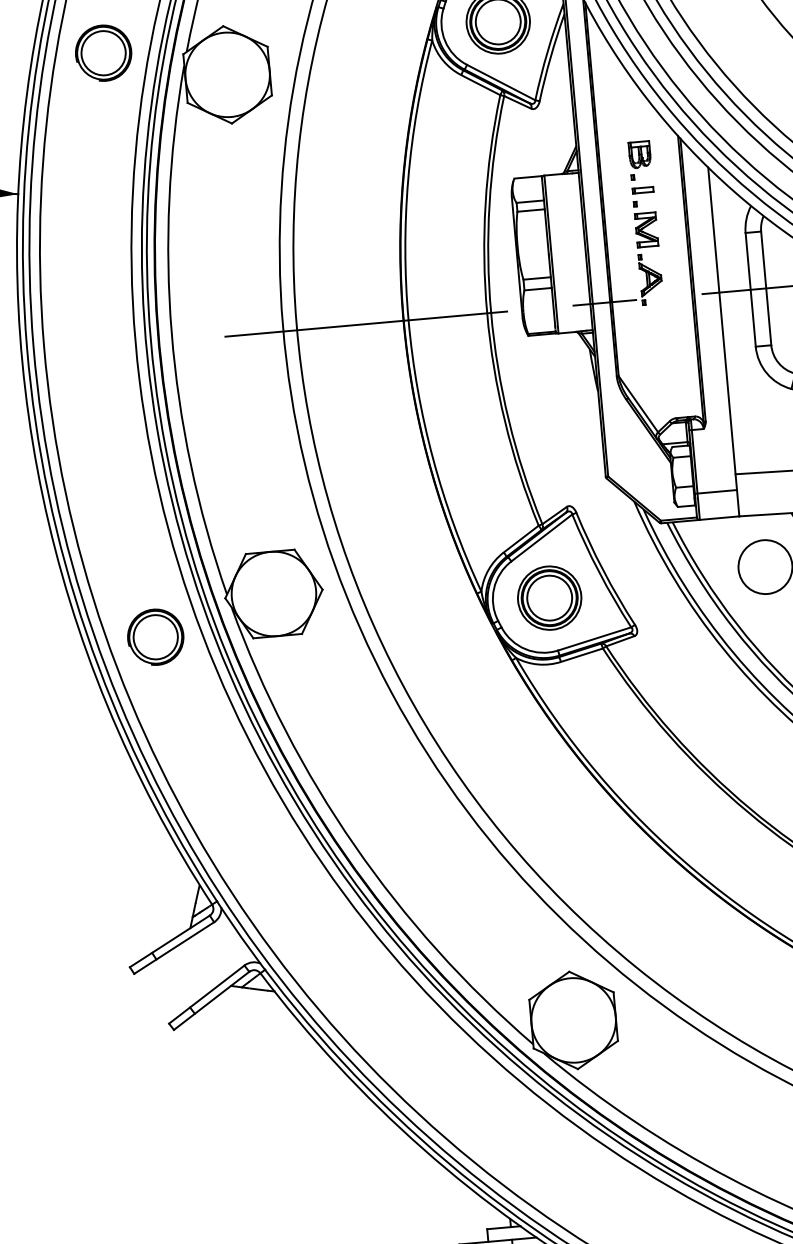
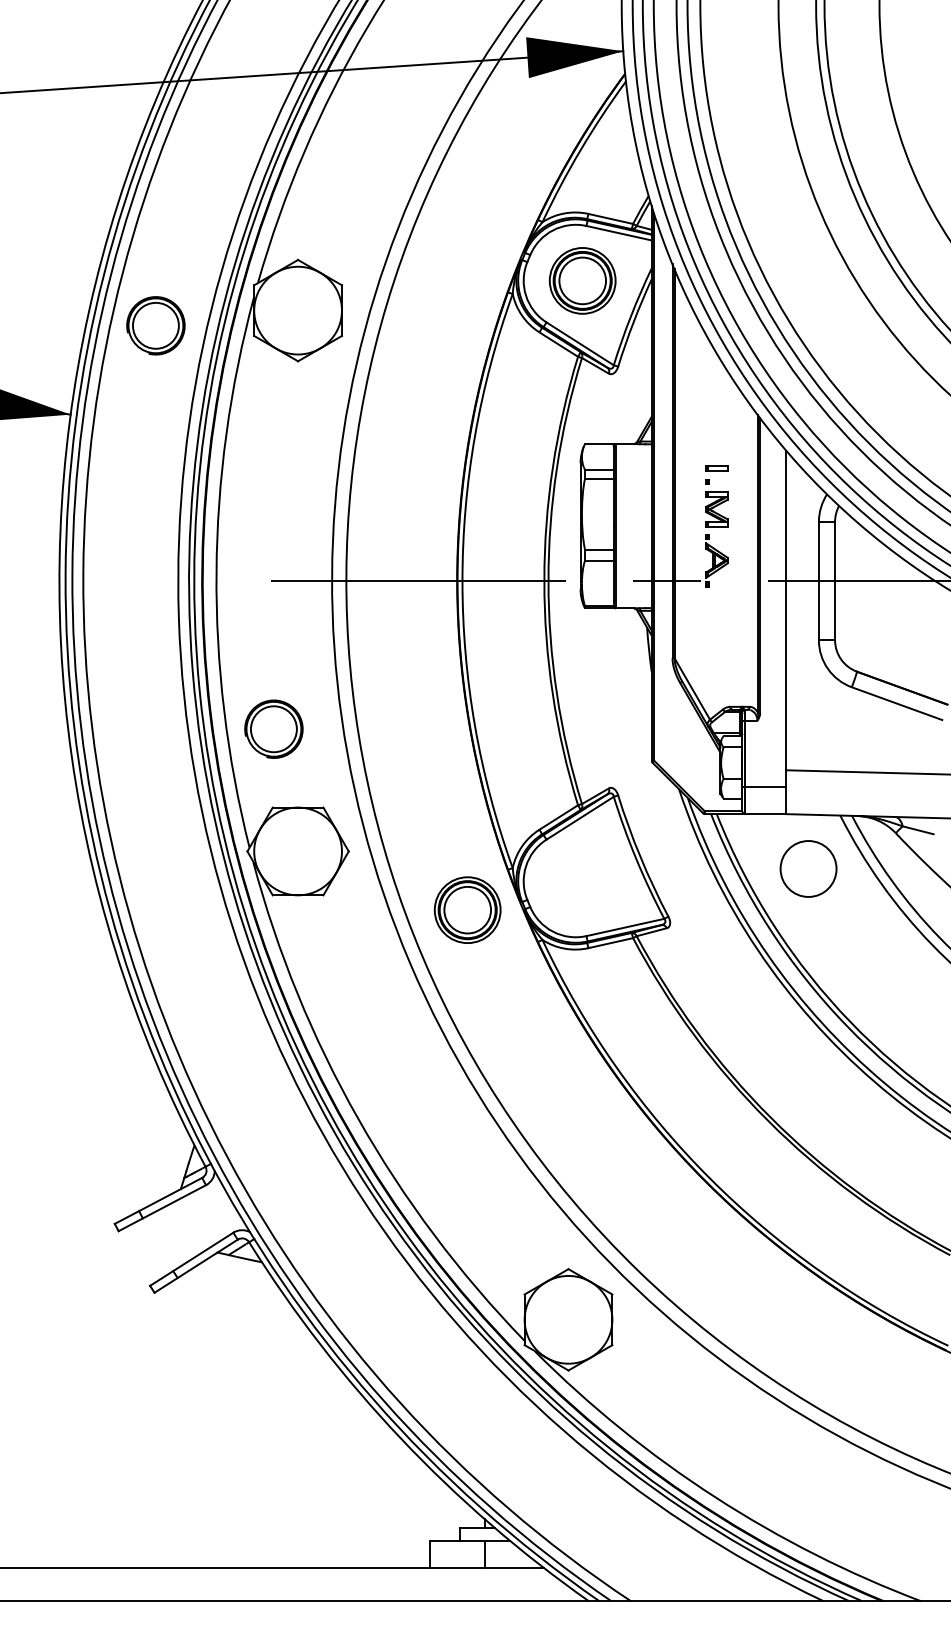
part: (103, 52) -> (155, 325), moved
part: (640, 159) -> (716, 436), removed
part: (549, 597) -> (467, 909), moved
part: (155, 636) -> (273, 728), moved

